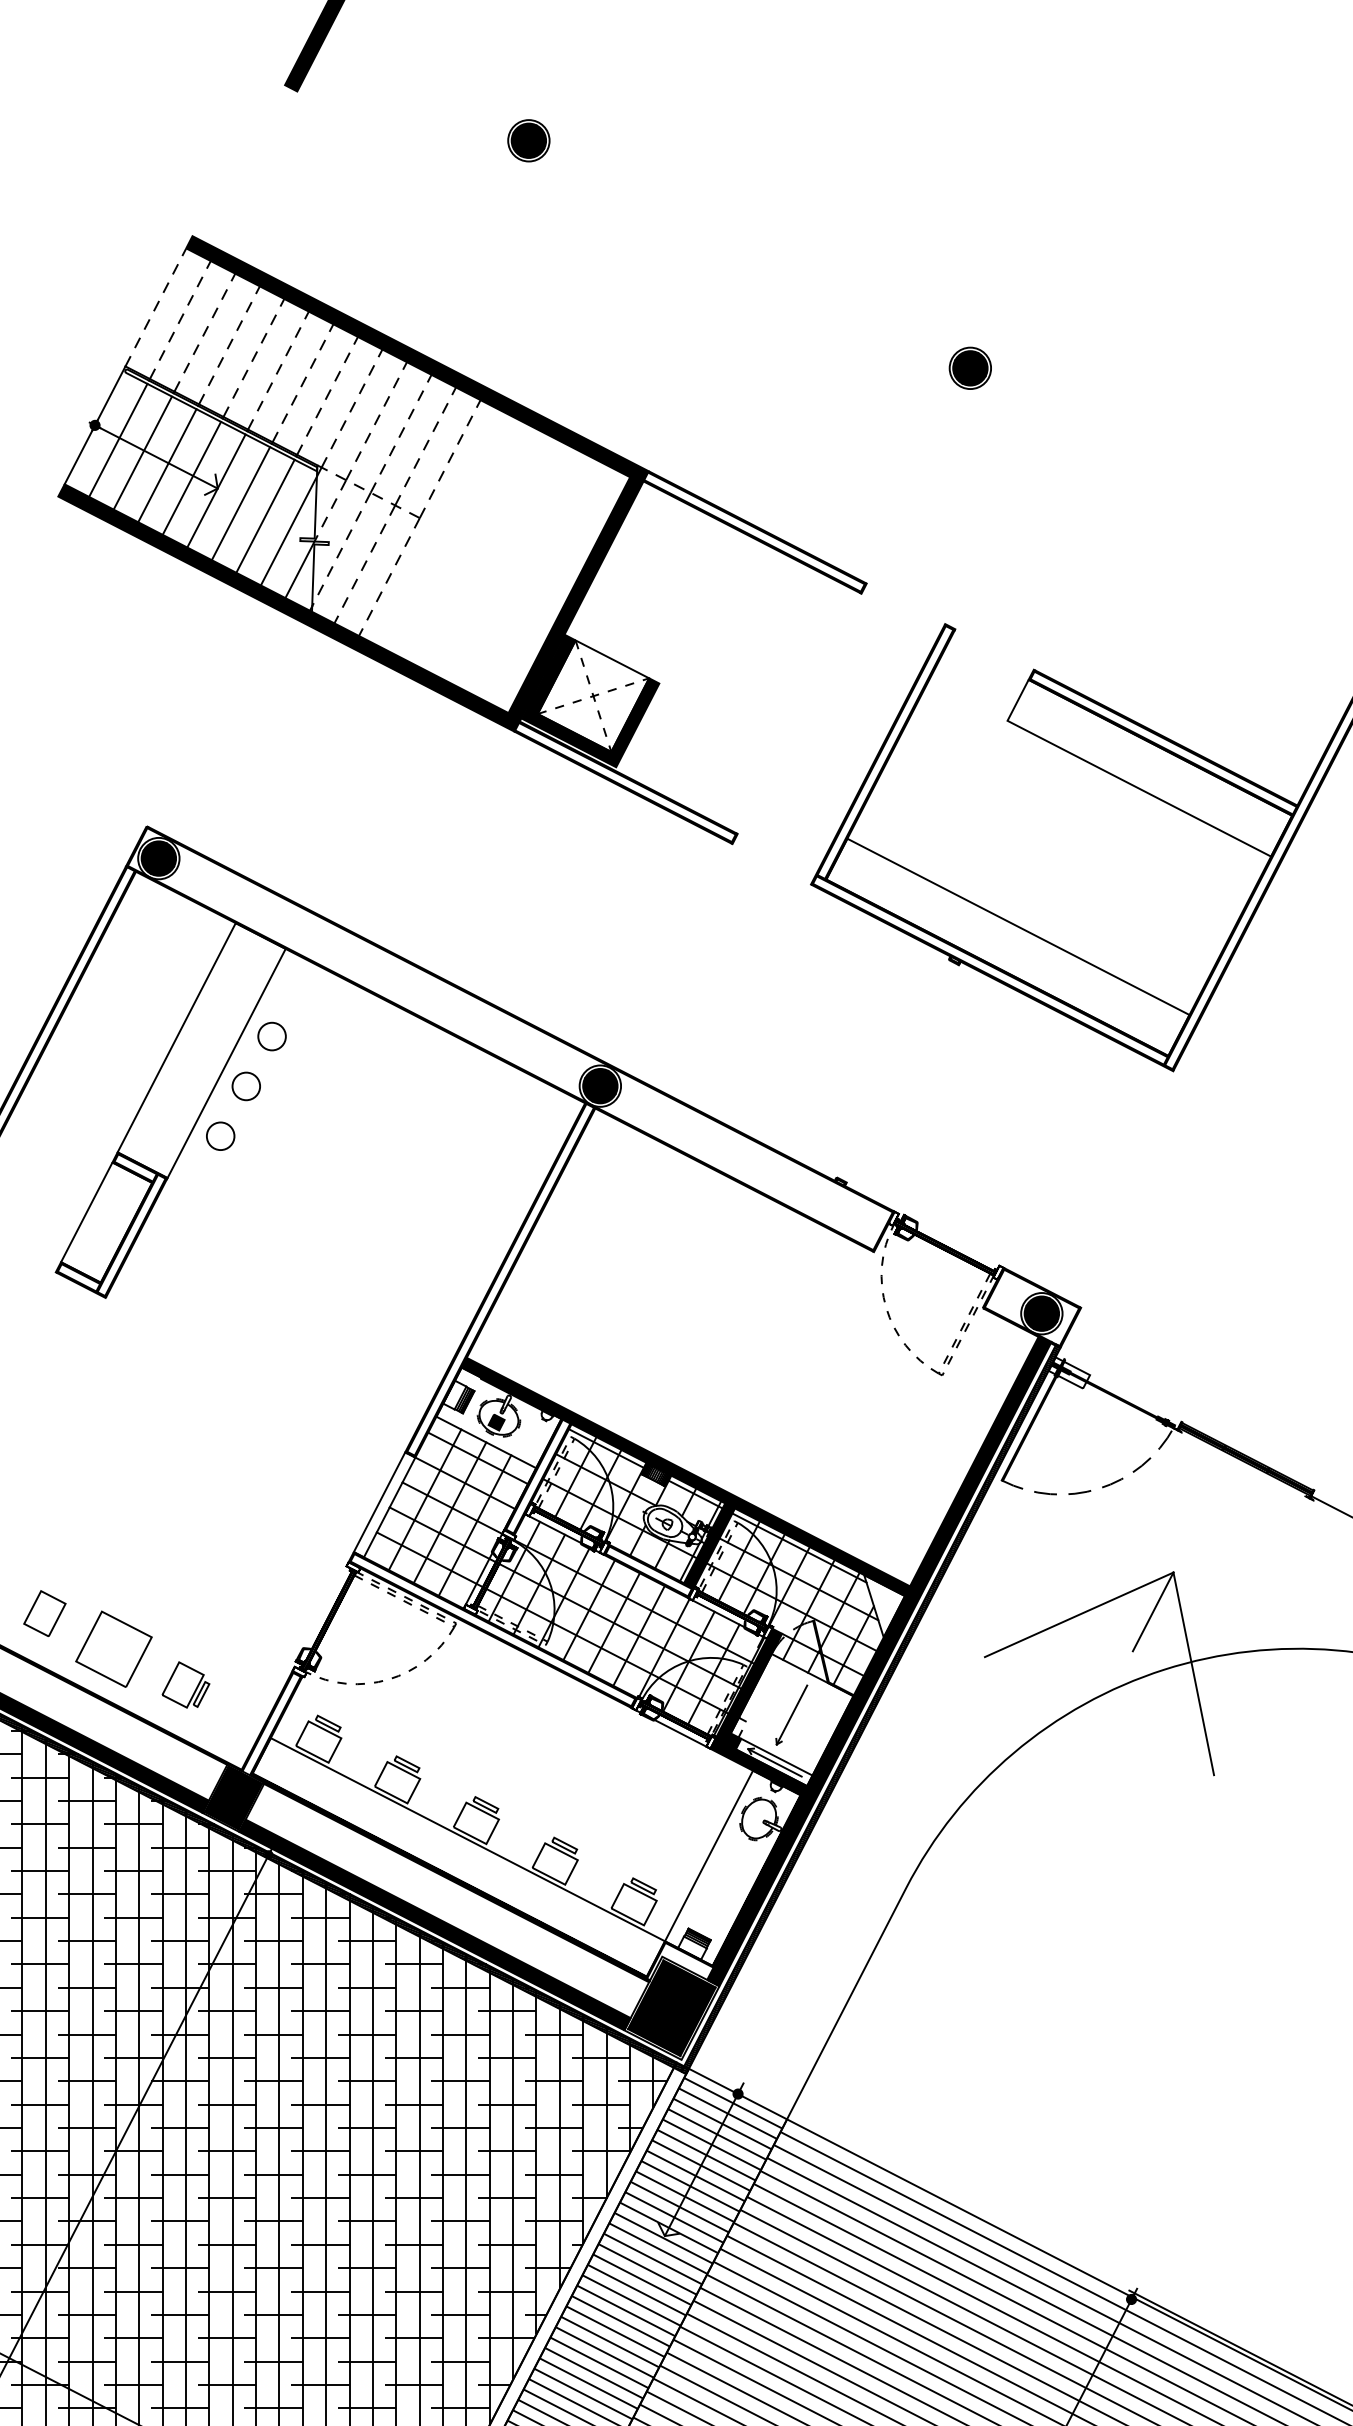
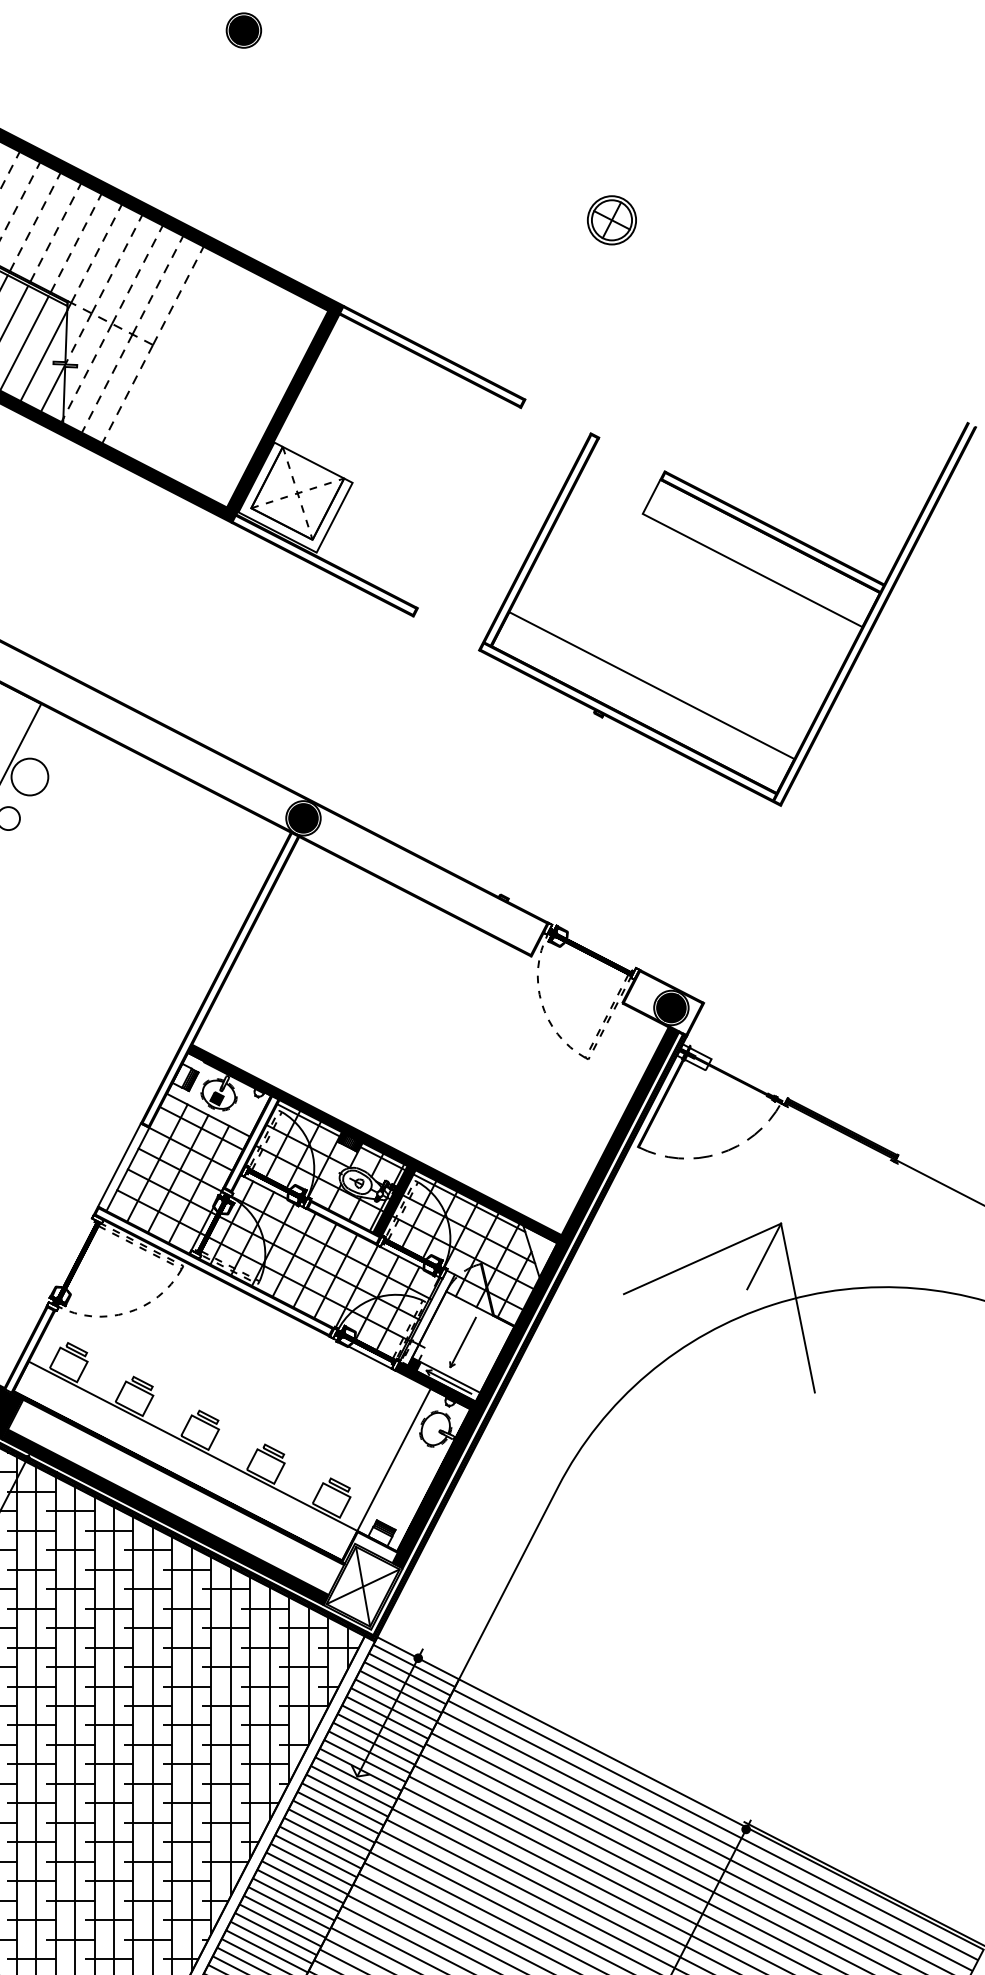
part: (969, 367) -> (611, 219), size x1.4
fill: (590, 701) -> (295, 497), removed
circle: (271, 1036) -> (29, 776), size x1.6
fill: (748, 1686) -> (426, 1318), removed
fill: (671, 2008) -> (362, 1586), removed

